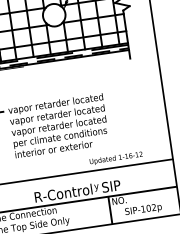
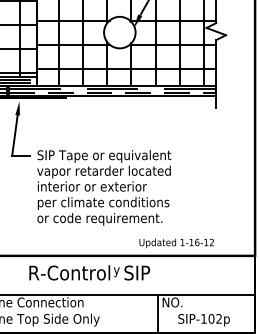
text: (56, 104) -> (104, 156), vapor retarder located -> SIP Tape or equivalent
text: (58, 126) -> (103, 187), vapor retarder located -> interior or exterior
text: (59, 149) -> (99, 219), interior or exterior -> or code requirement.
text: (77, 190) -> (89, 272), moved

